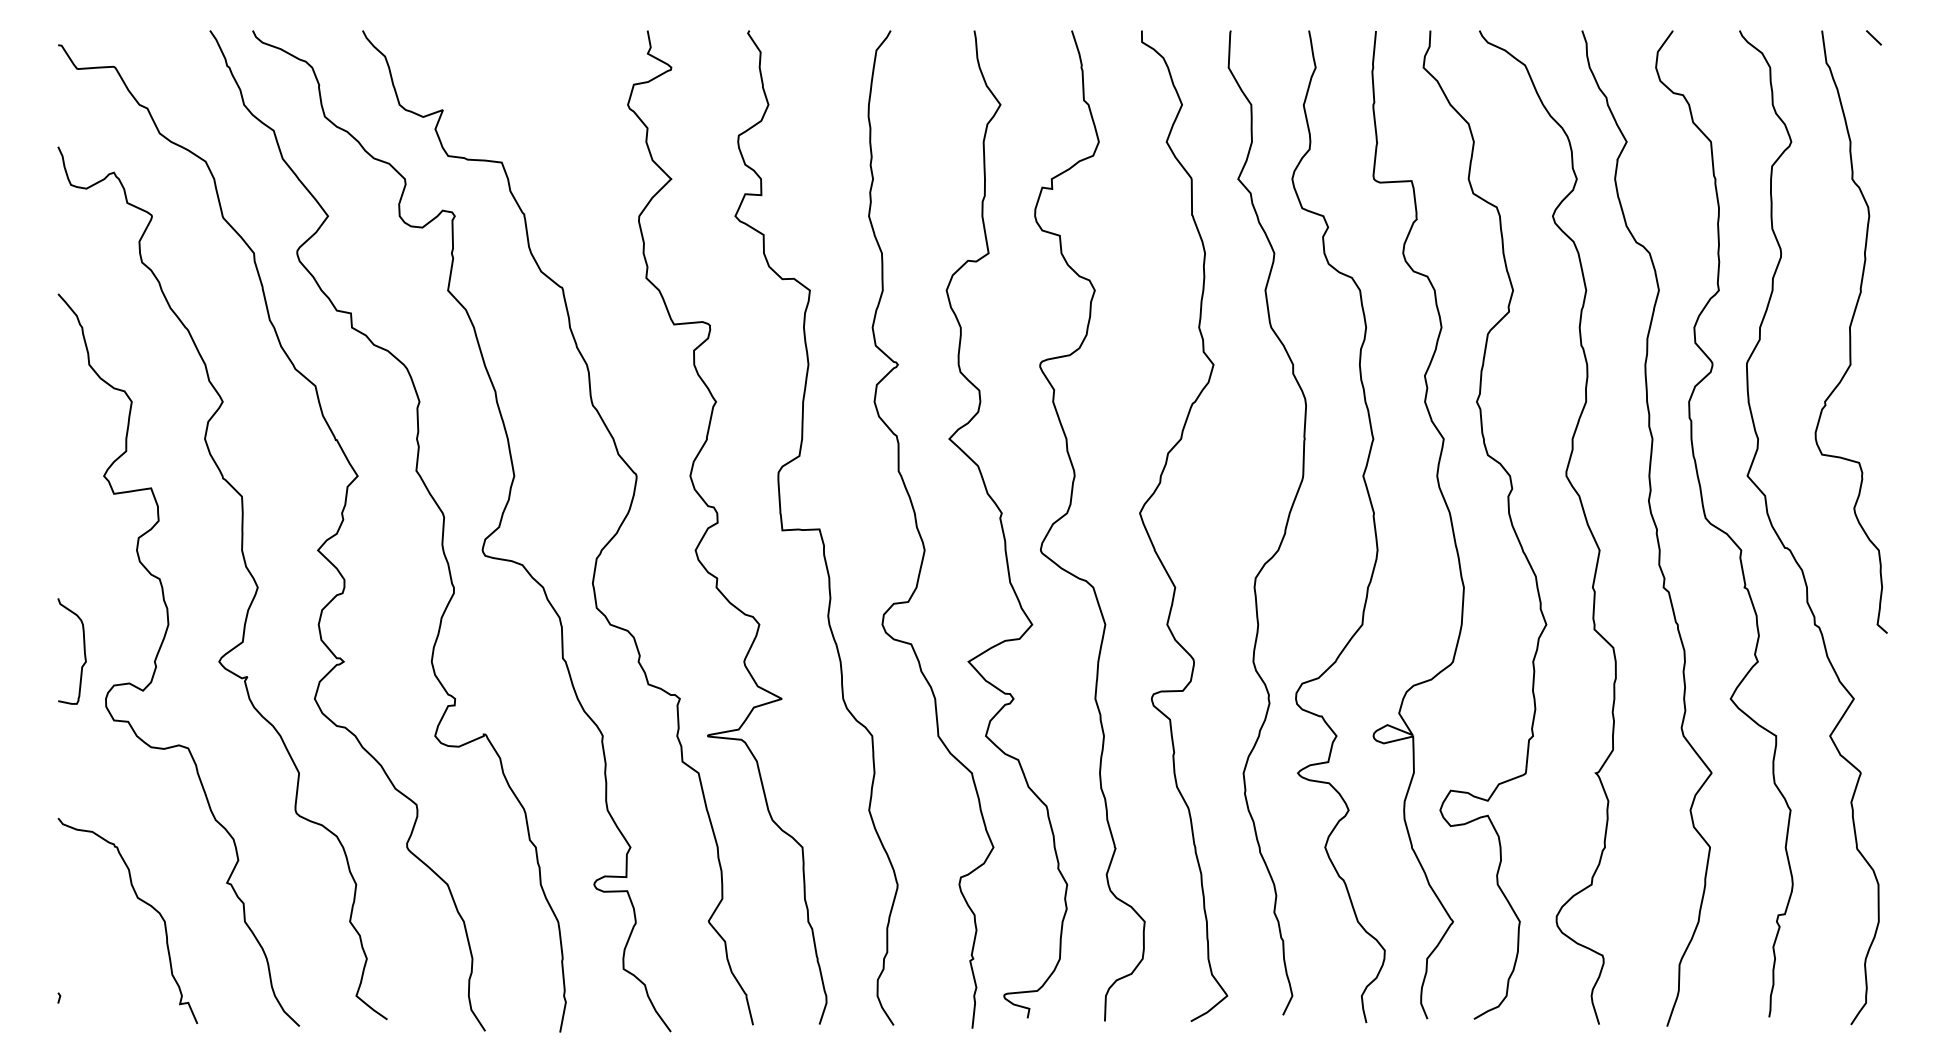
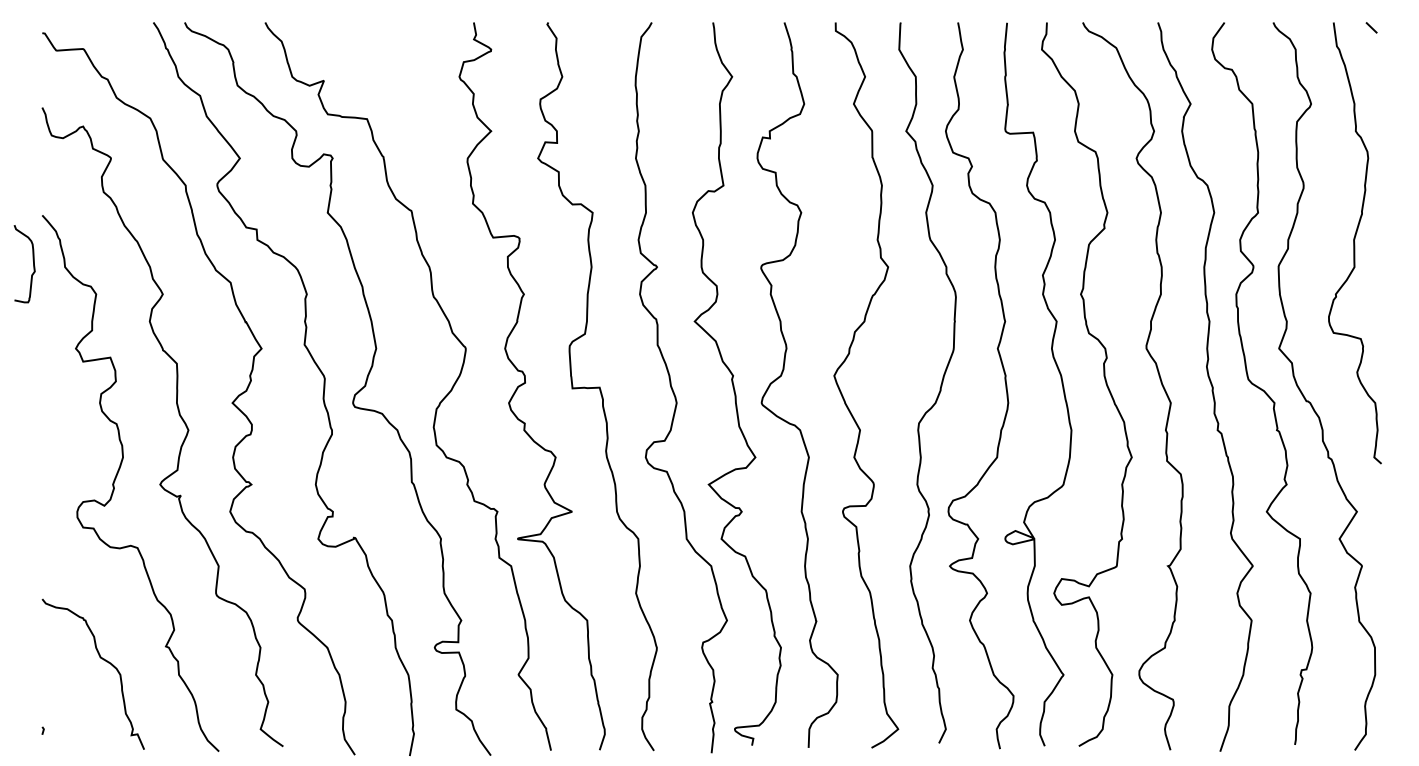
curve: (83, 650) -> (33, 263), moved

